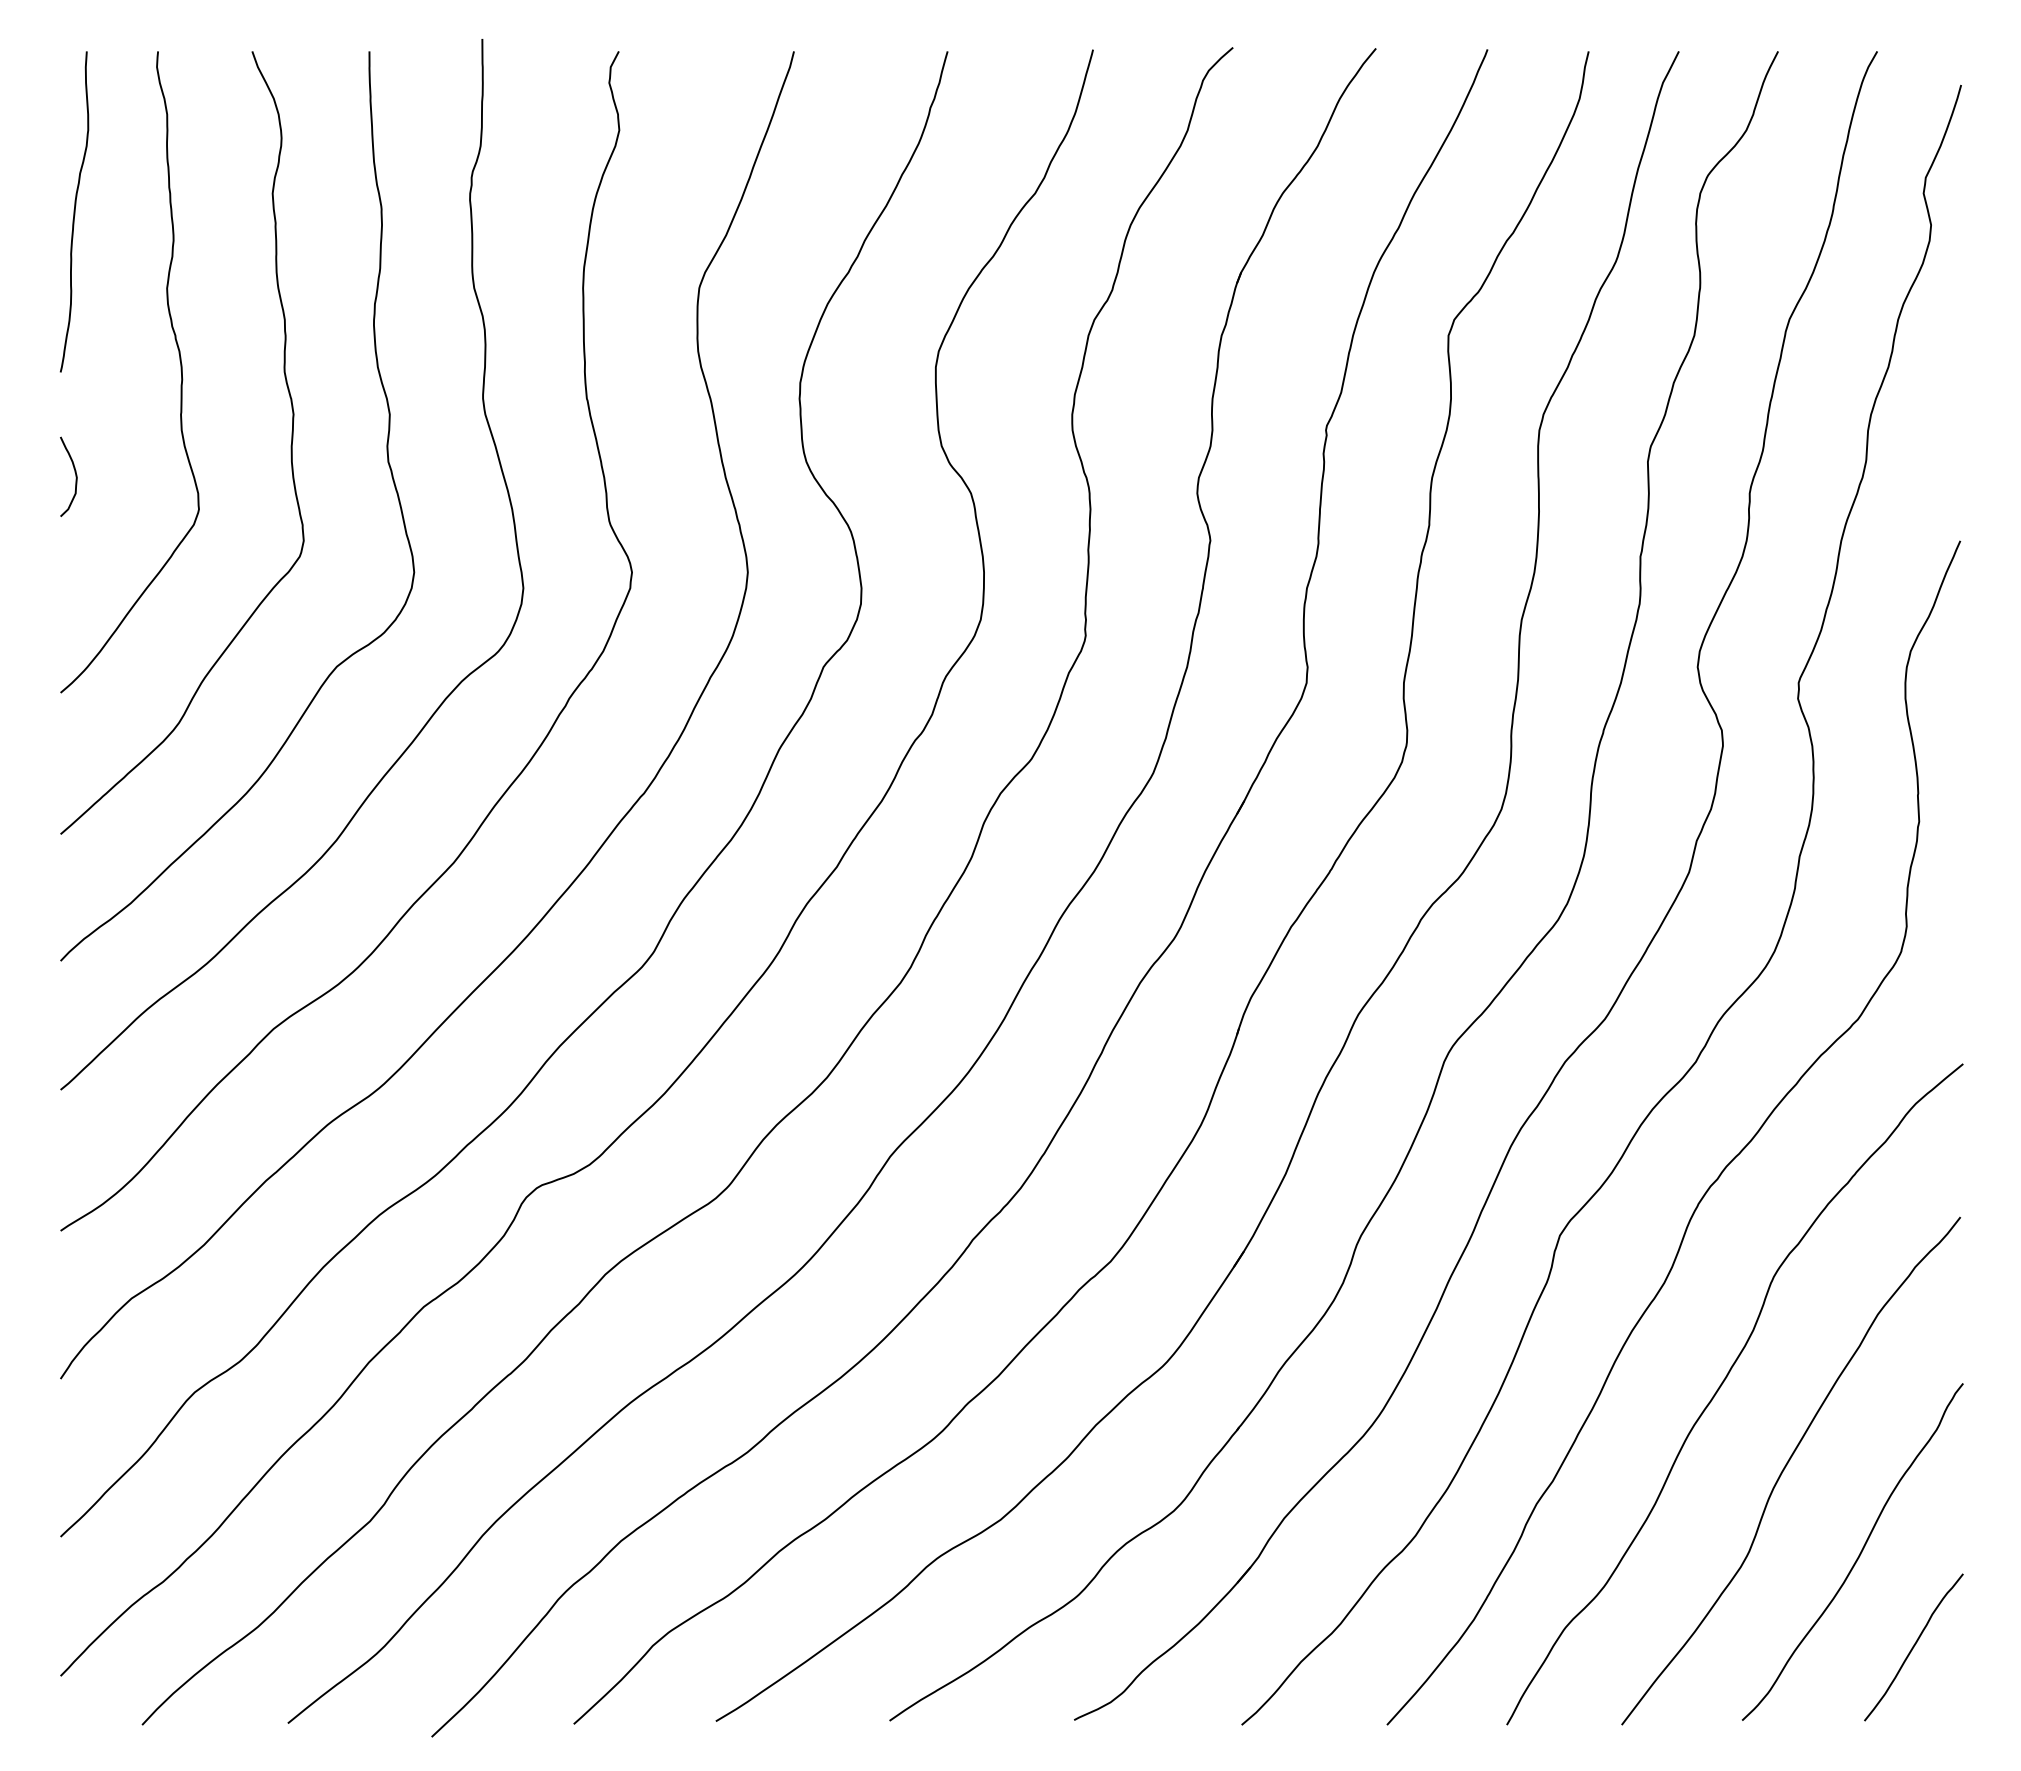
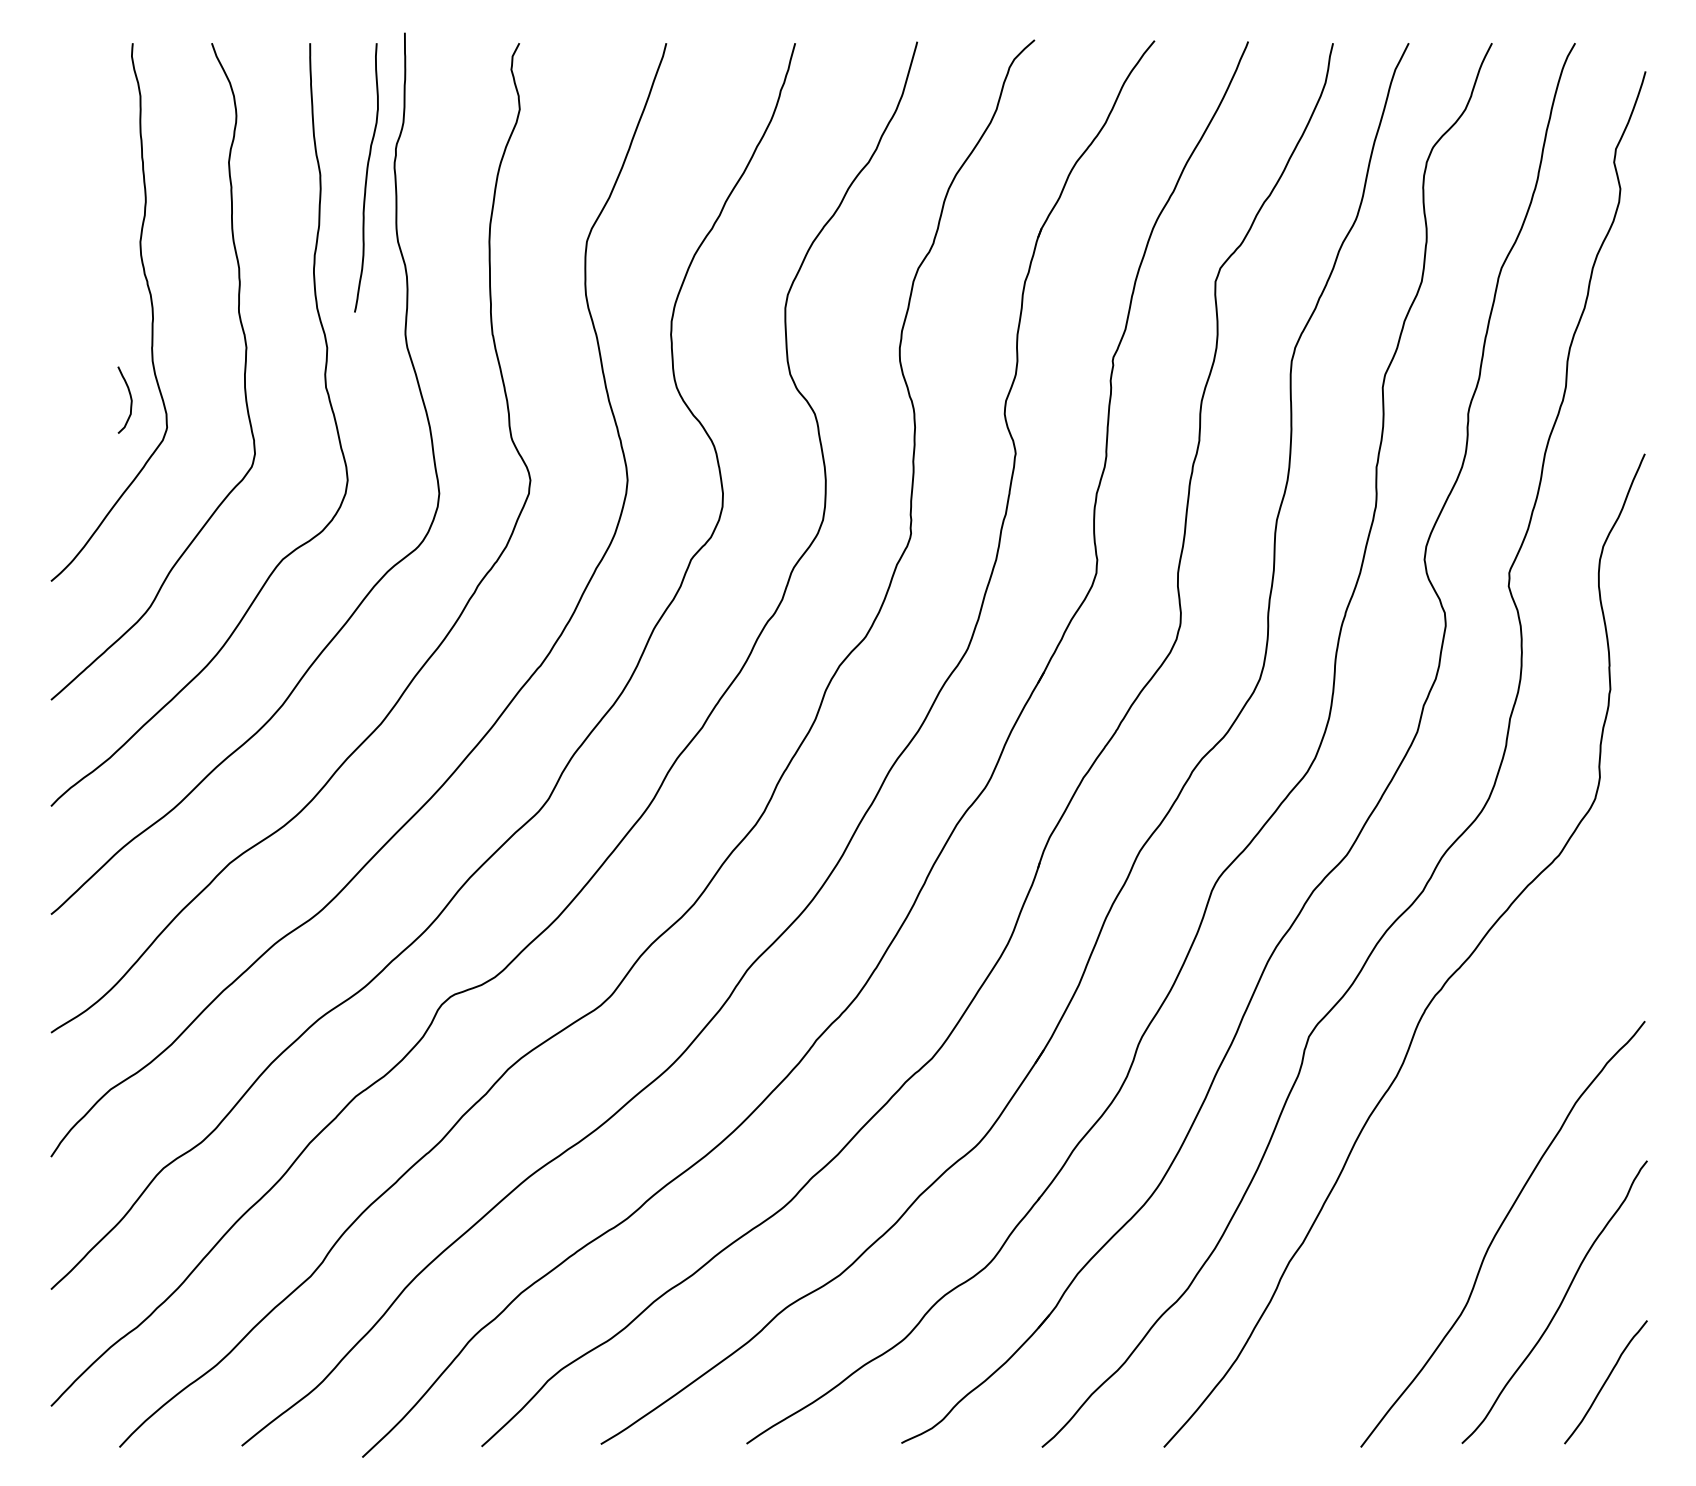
curve: (74, 211) -> (366, 177), moved
curve: (75, 476) -> (130, 399), moved
curve: (1720, 1388) -> (1443, 1165), removed

